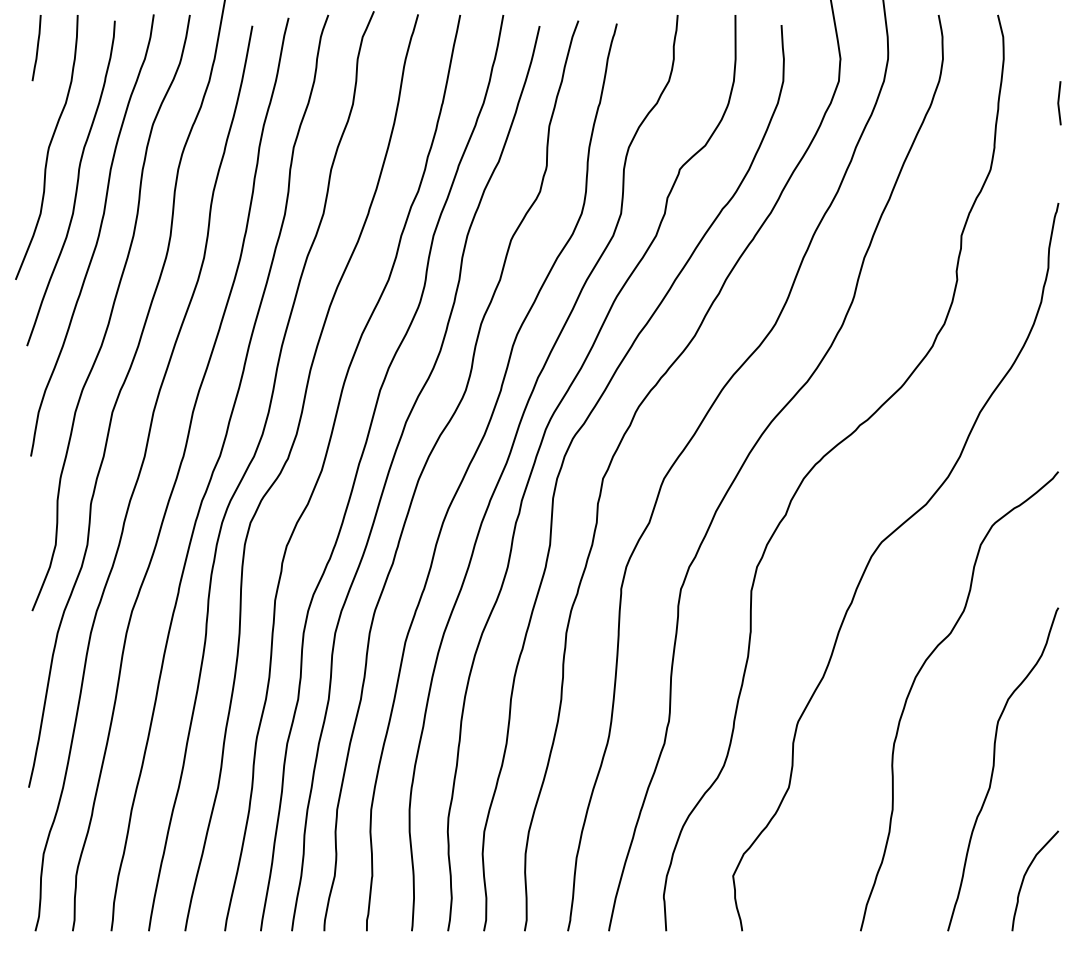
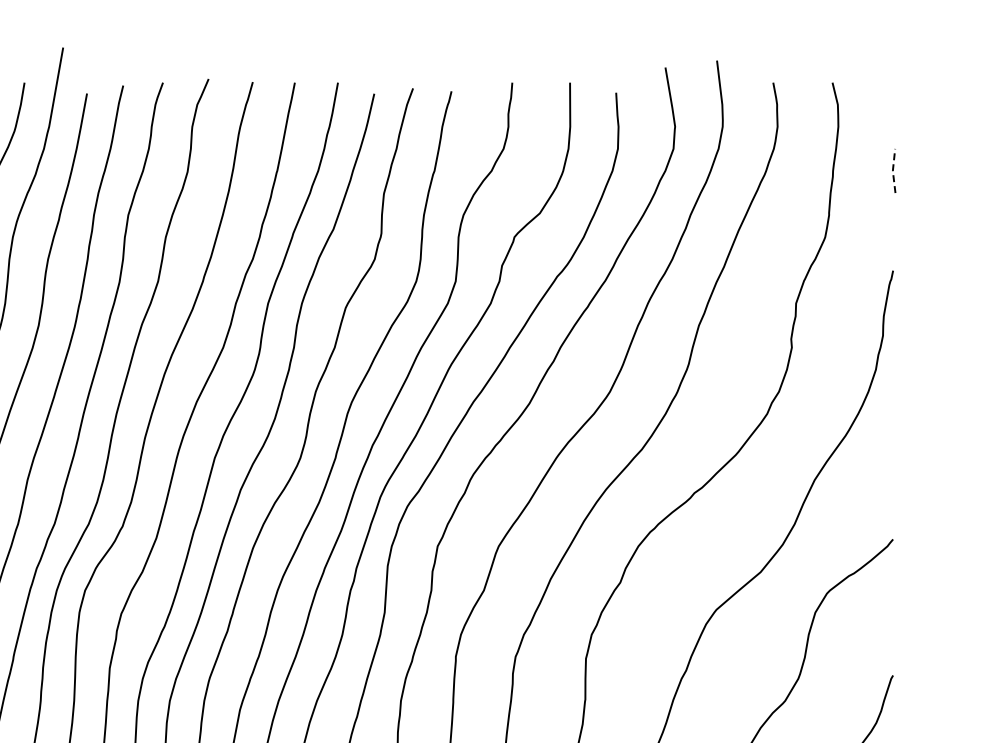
line: (1058, 103) -> (893, 171), solid -> dashed

